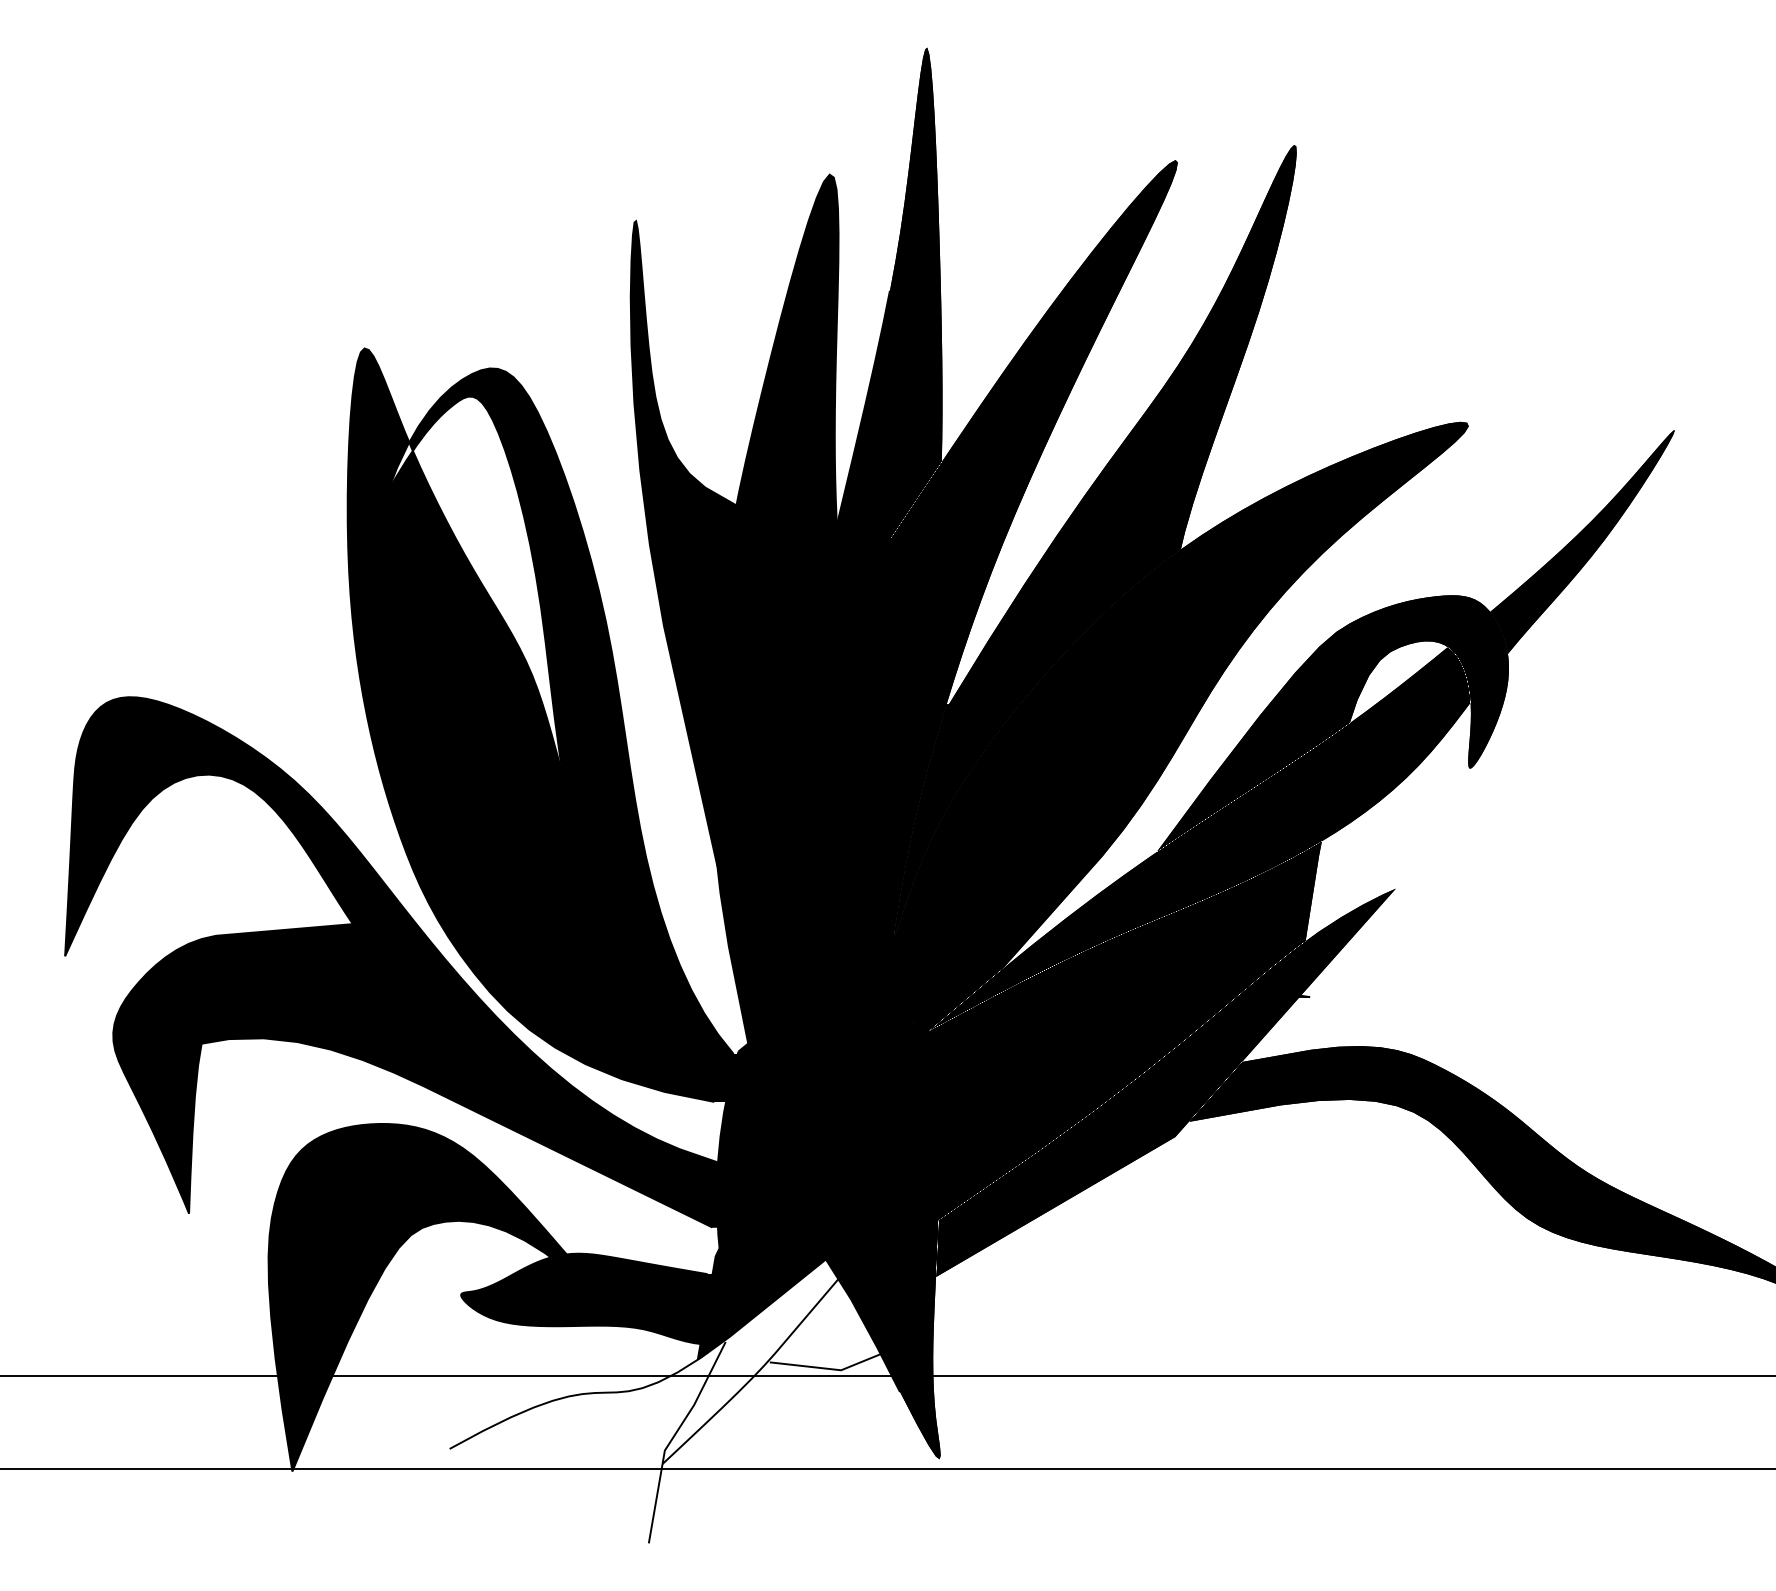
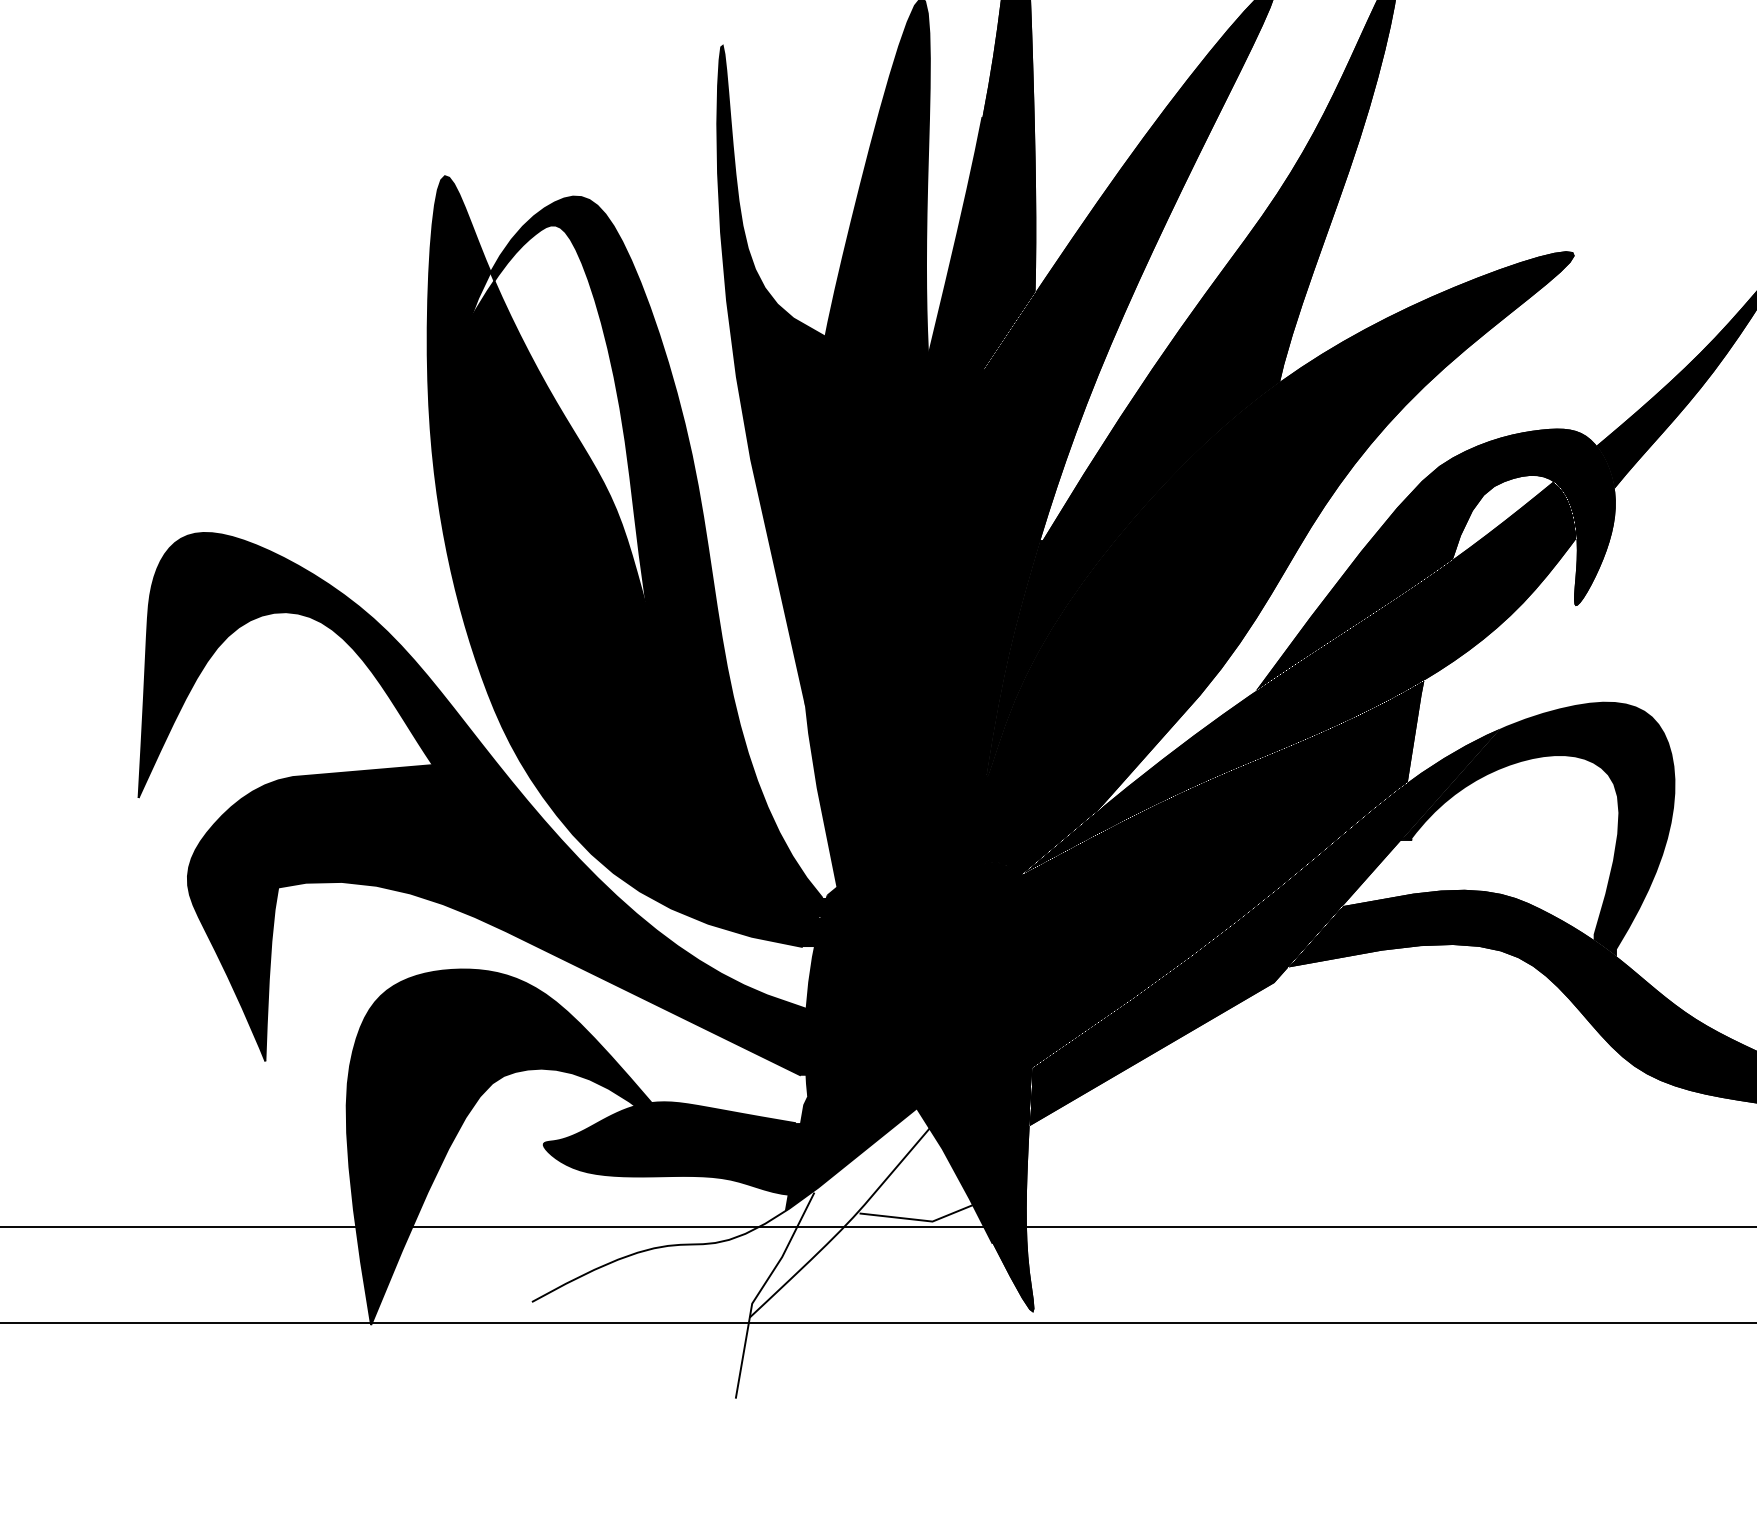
fill: (1433, 986) -> (1538, 828), added

